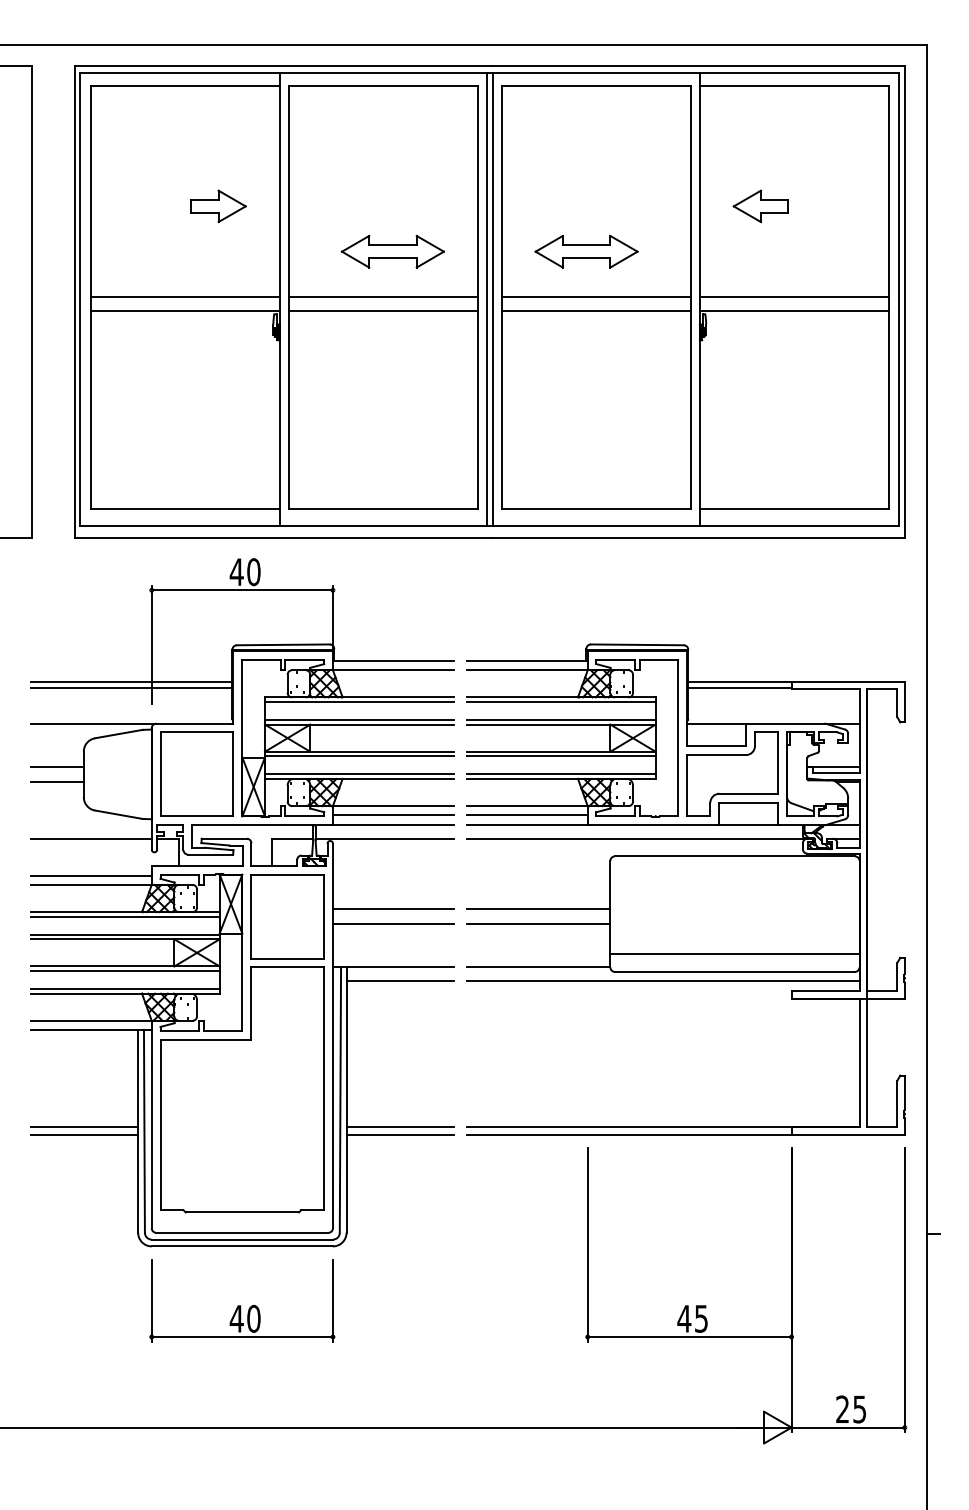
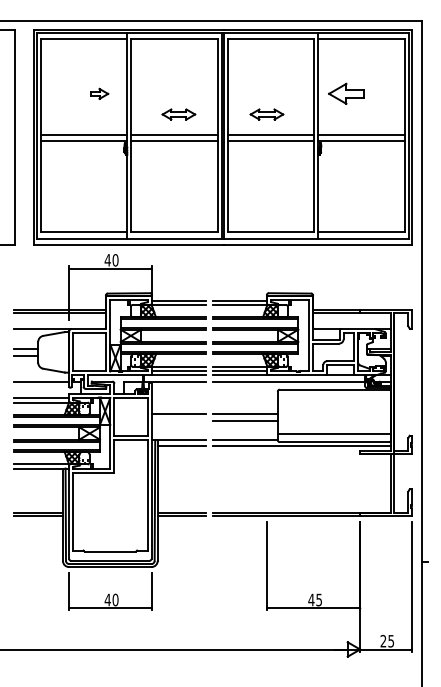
part: (218, 205) -> (99, 93), size x0.7
part: (759, 205) -> (345, 93), size x1.4
part: (392, 251) -> (178, 114), size x0.7
part: (585, 251) -> (266, 114), size x0.7
line: (392, 924) -> (178, 420), removed

